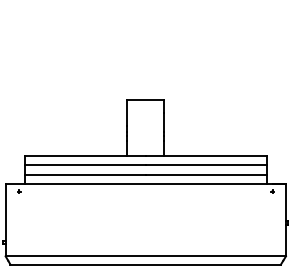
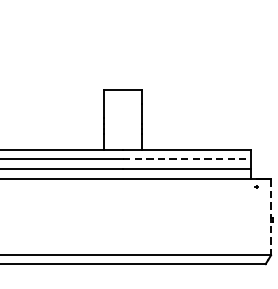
line: (206, 165) -> (187, 159), solid -> dashed
line: (286, 220) -> (271, 217), solid -> dashed

